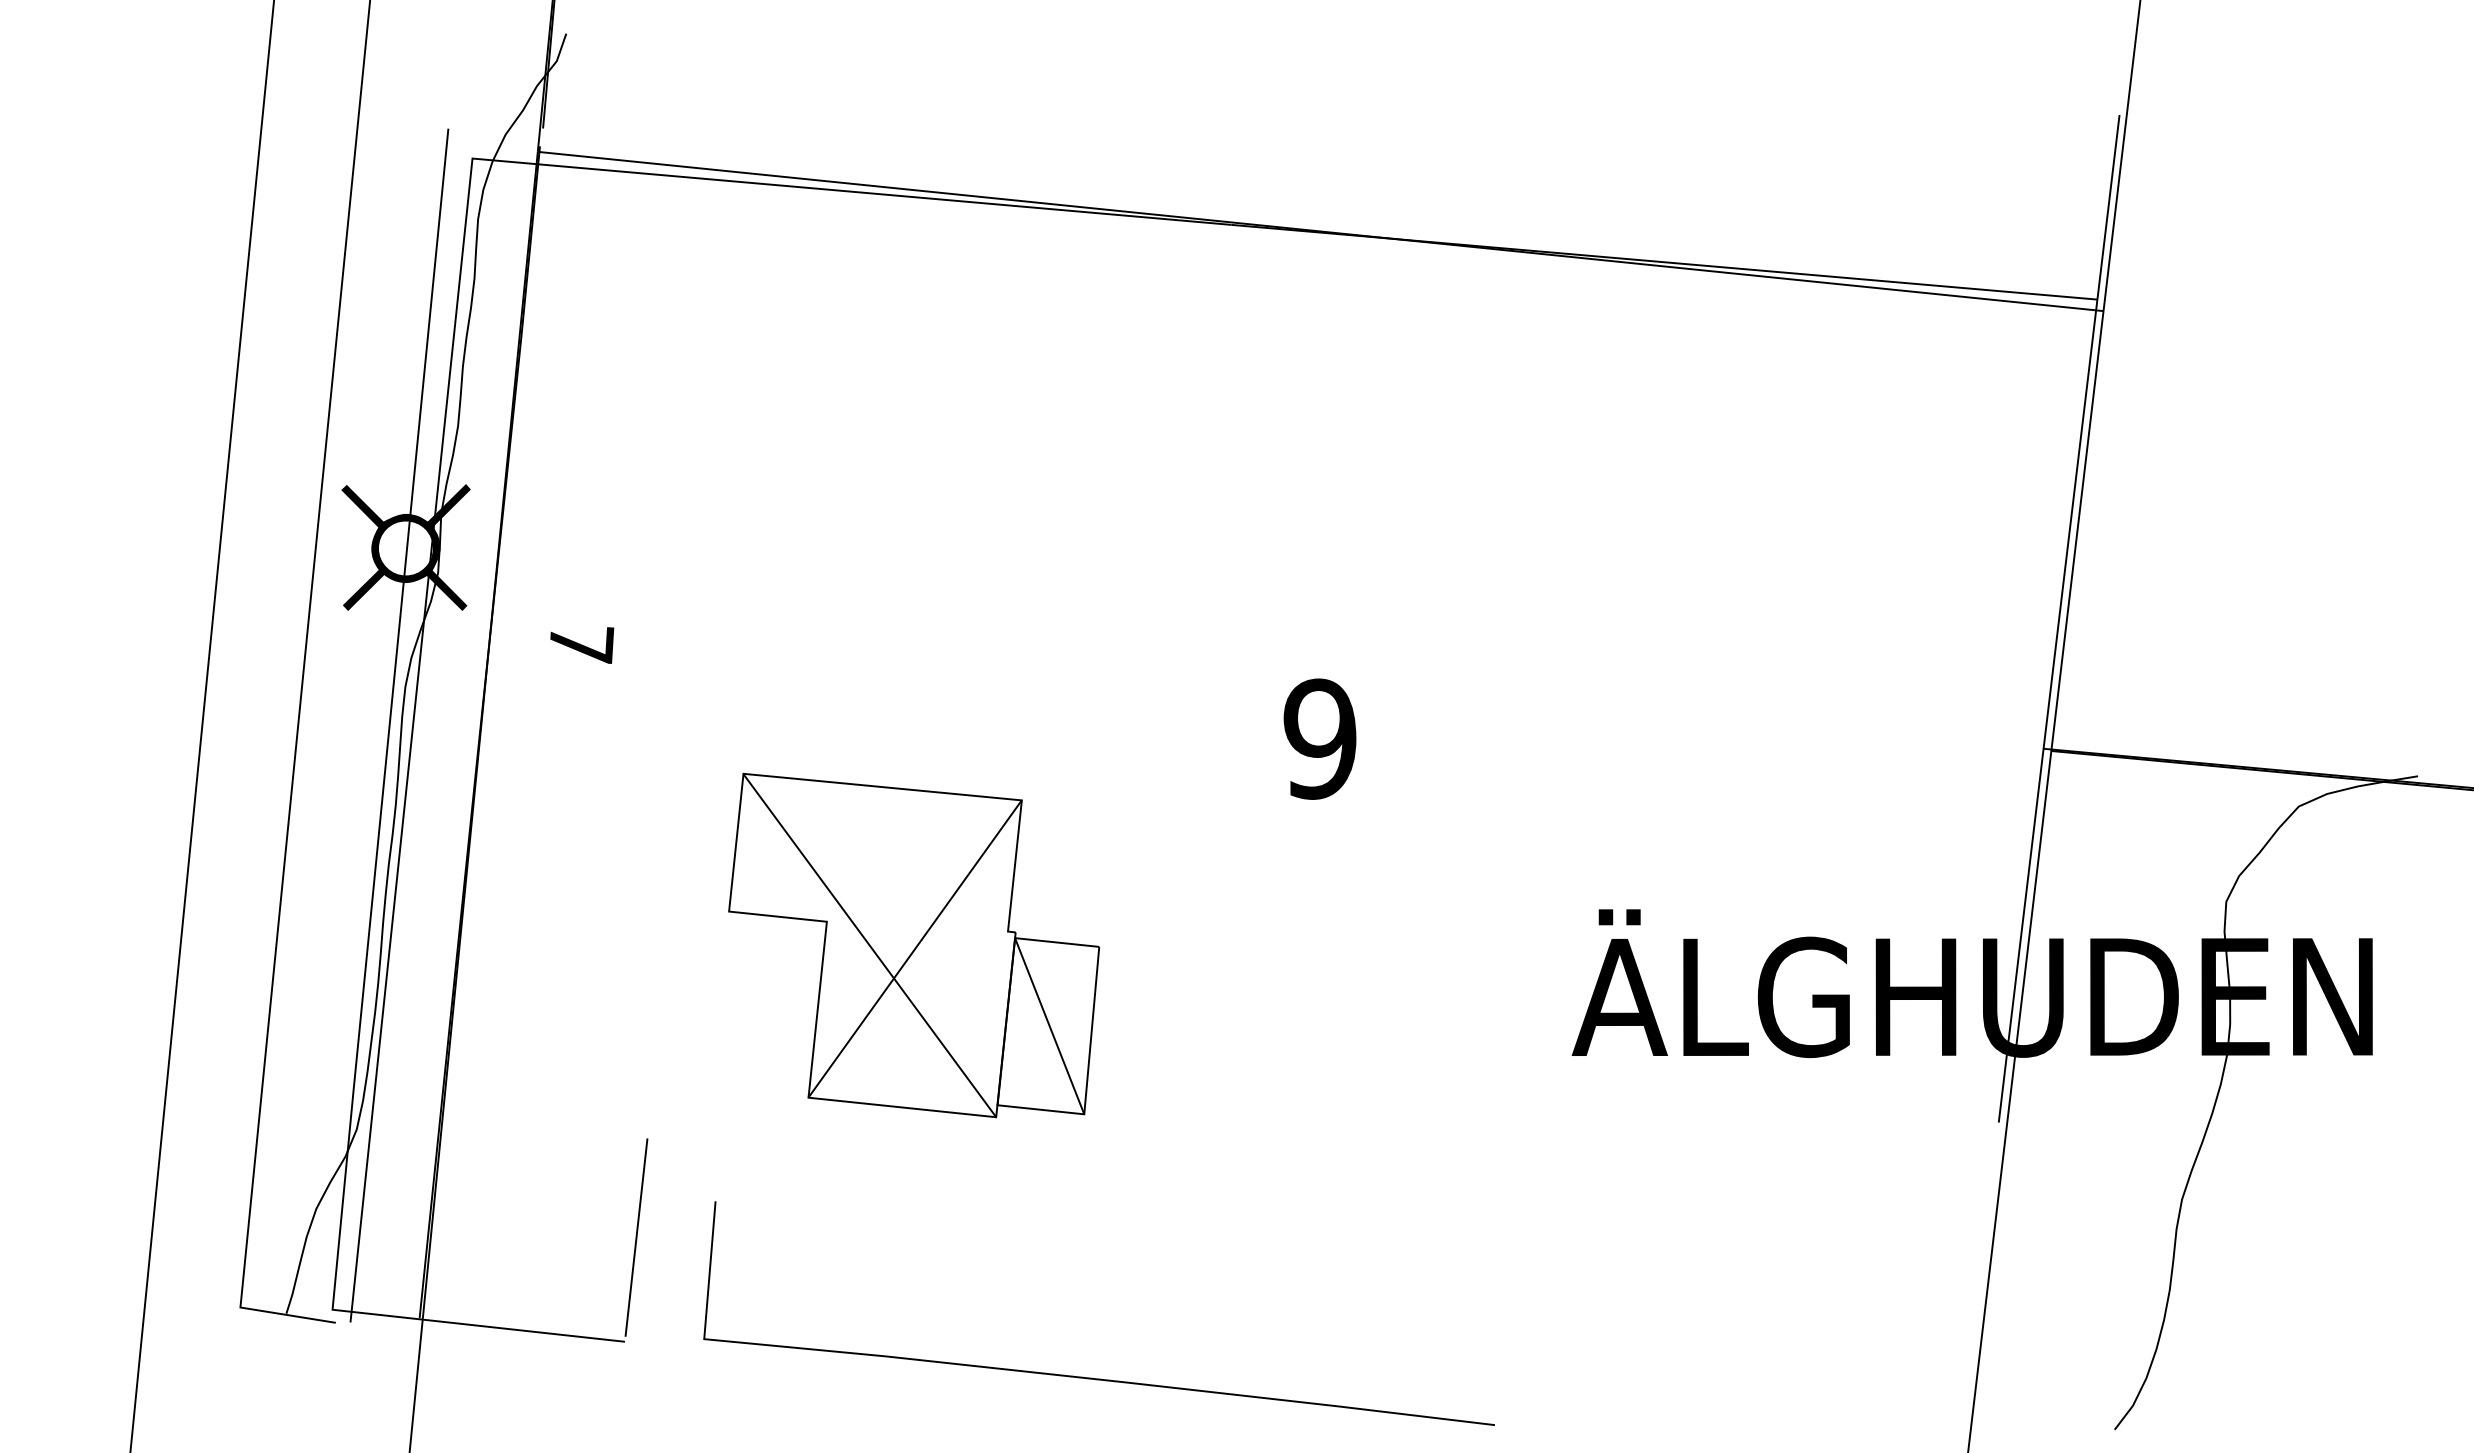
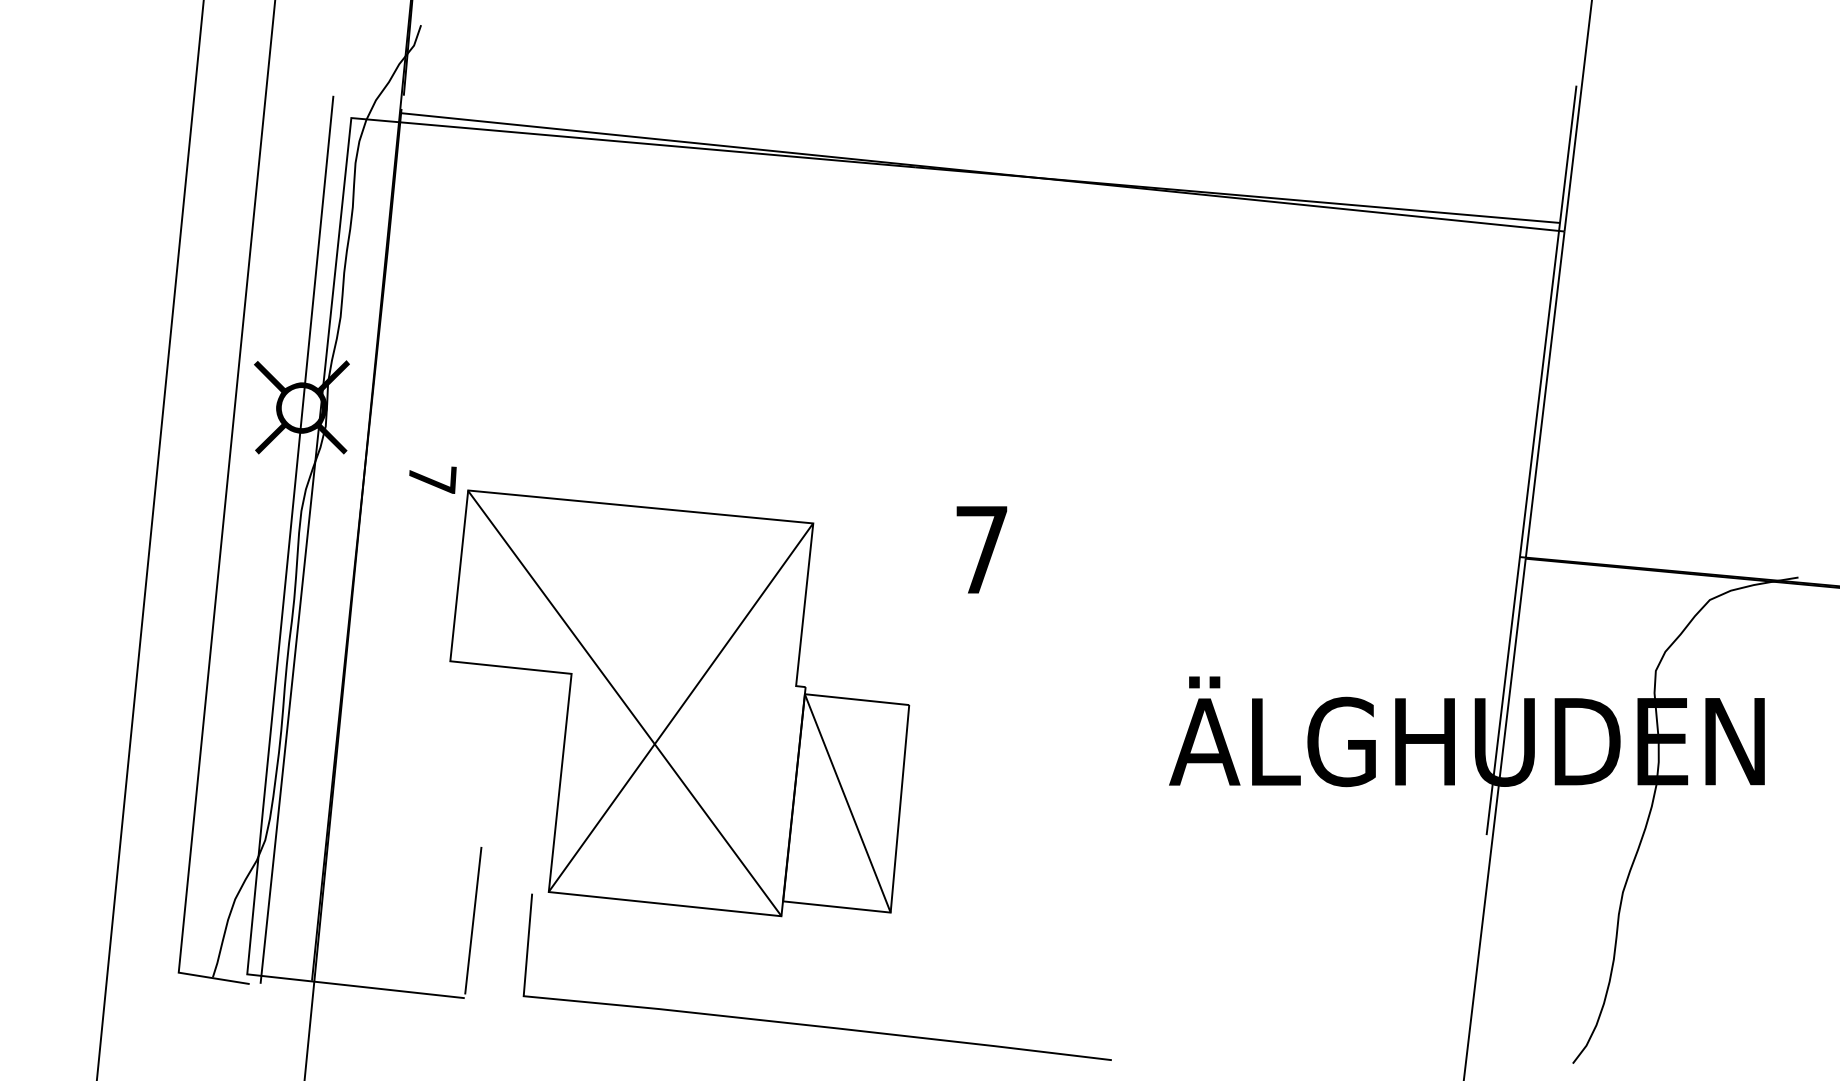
text: (1319, 738) -> (981, 549), 9 -> 7
part: (913, 945) -> (679, 703), size x1.67

